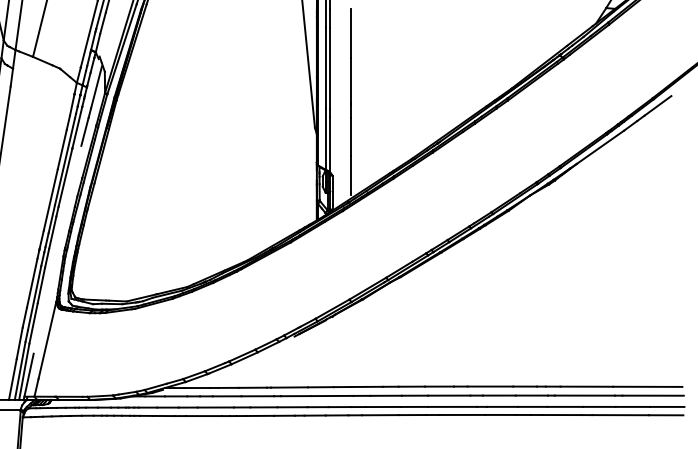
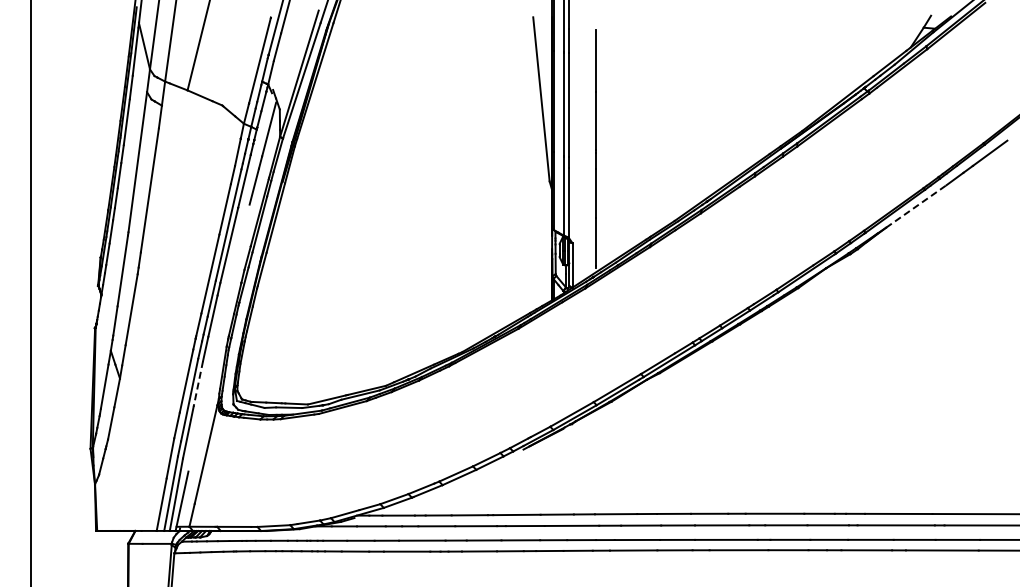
line: (600, 147) -> (916, 206), solid -> dashed
line: (41, 285) -> (198, 384), solid -> dashed

